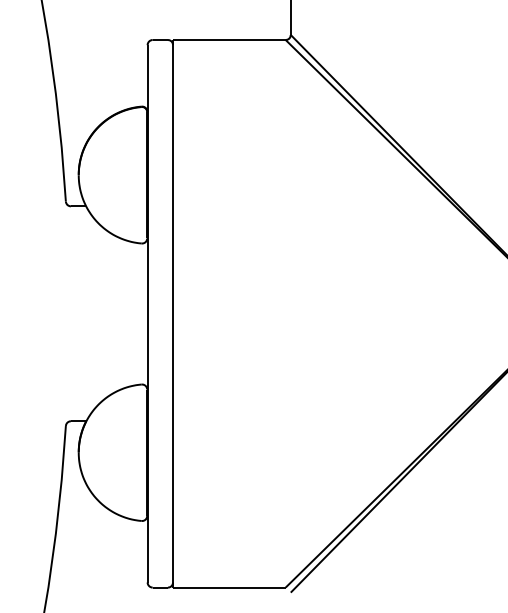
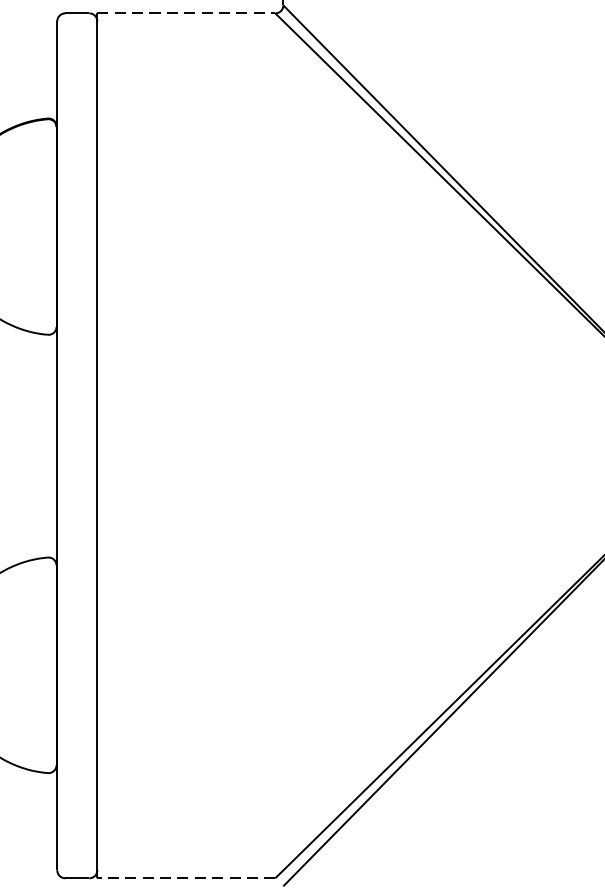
line: (229, 40) -> (186, 14), solid -> dashed
line: (228, 587) -> (184, 878), solid -> dashed

